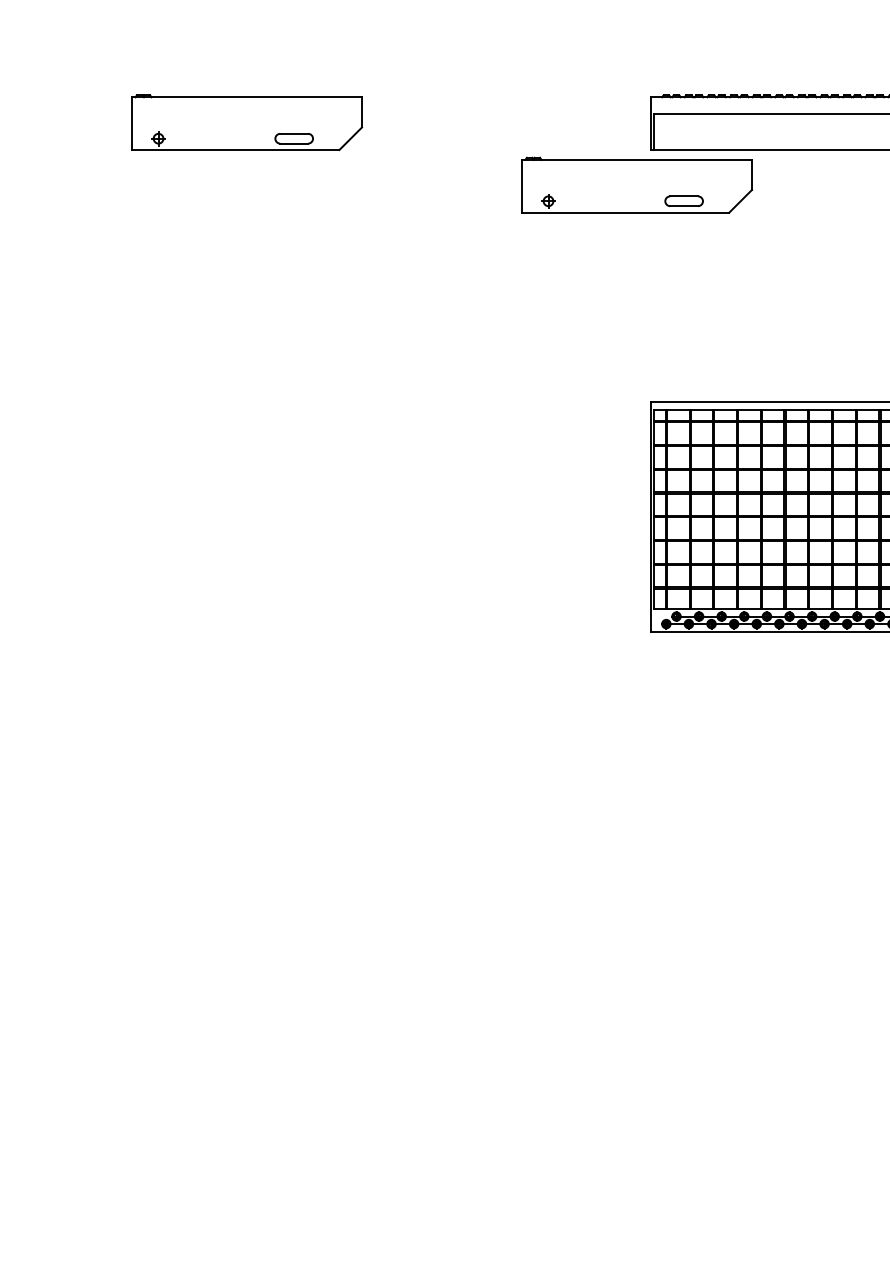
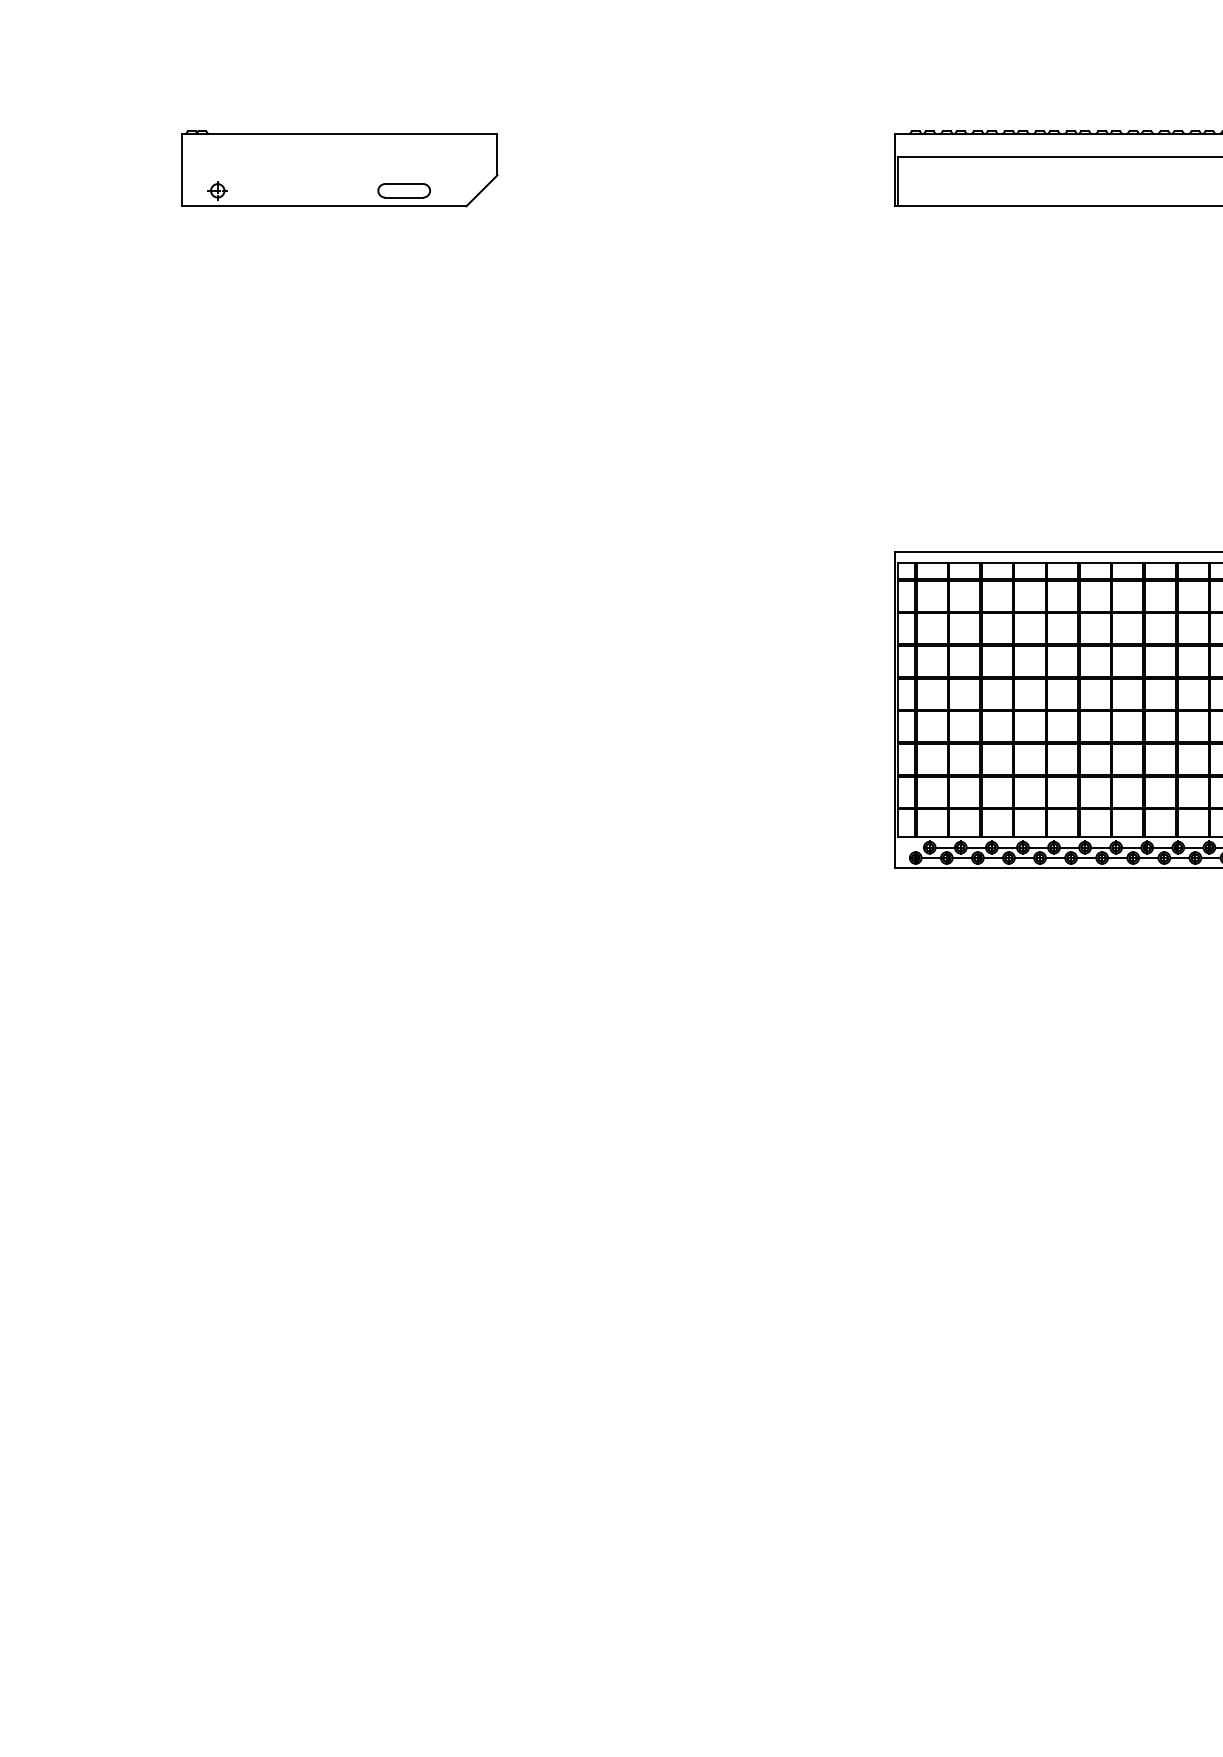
part: (637, 185) -> (875, 254), removed

